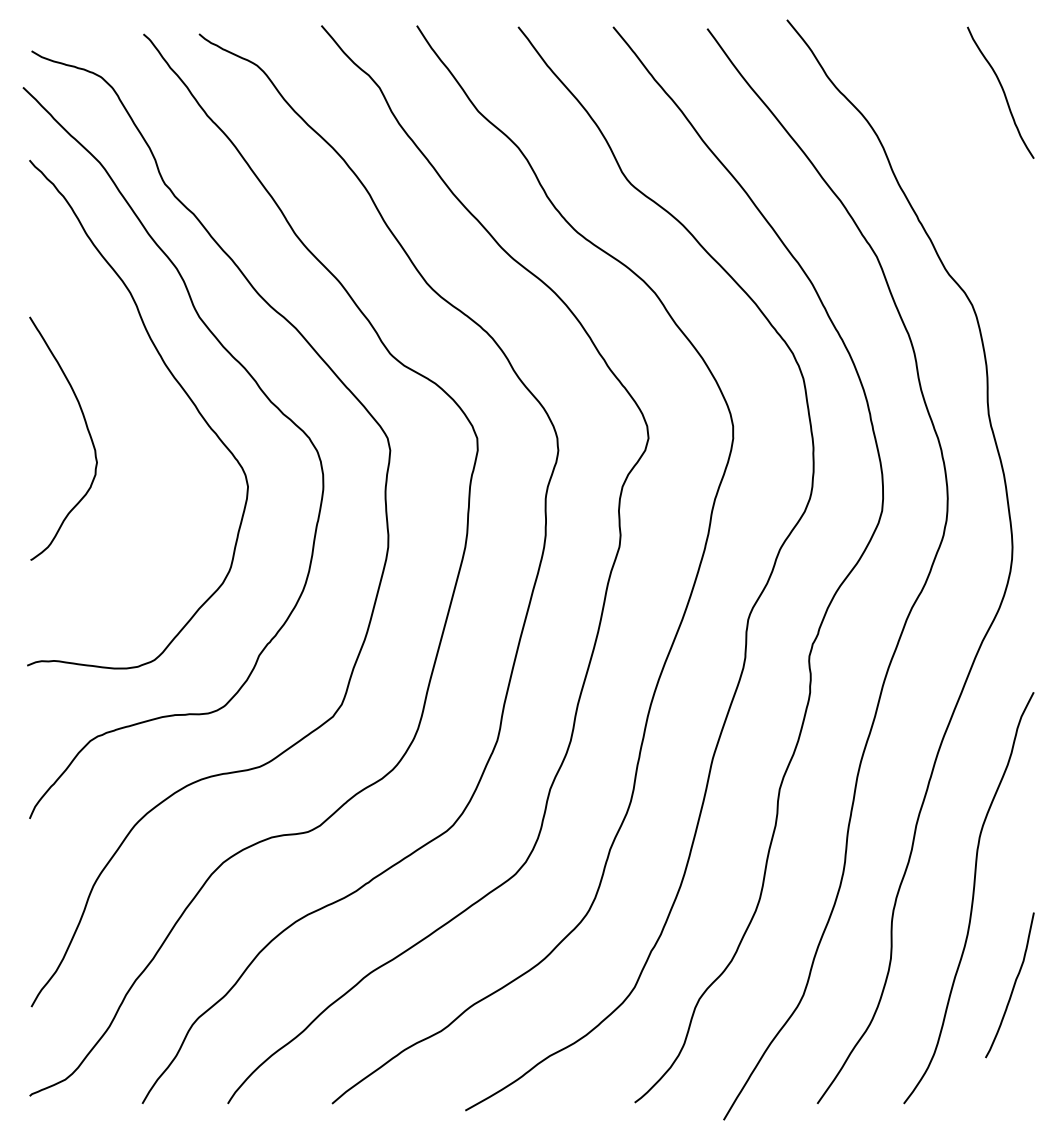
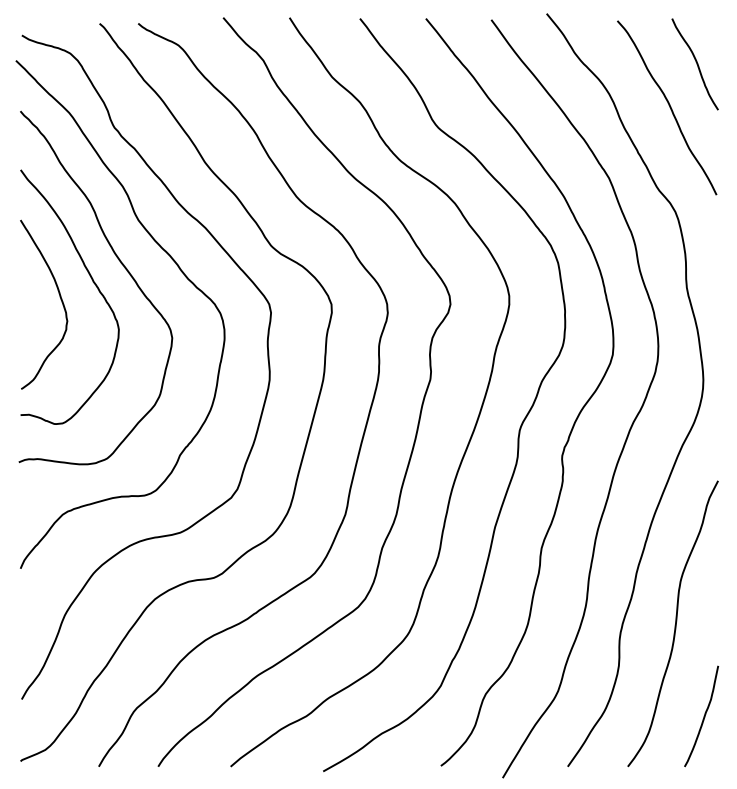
curve: (963, 154) -> (669, 107), added
curve: (134, 408) -> (93, 283), added
curve: (1012, 985) -> (703, 716), moved

